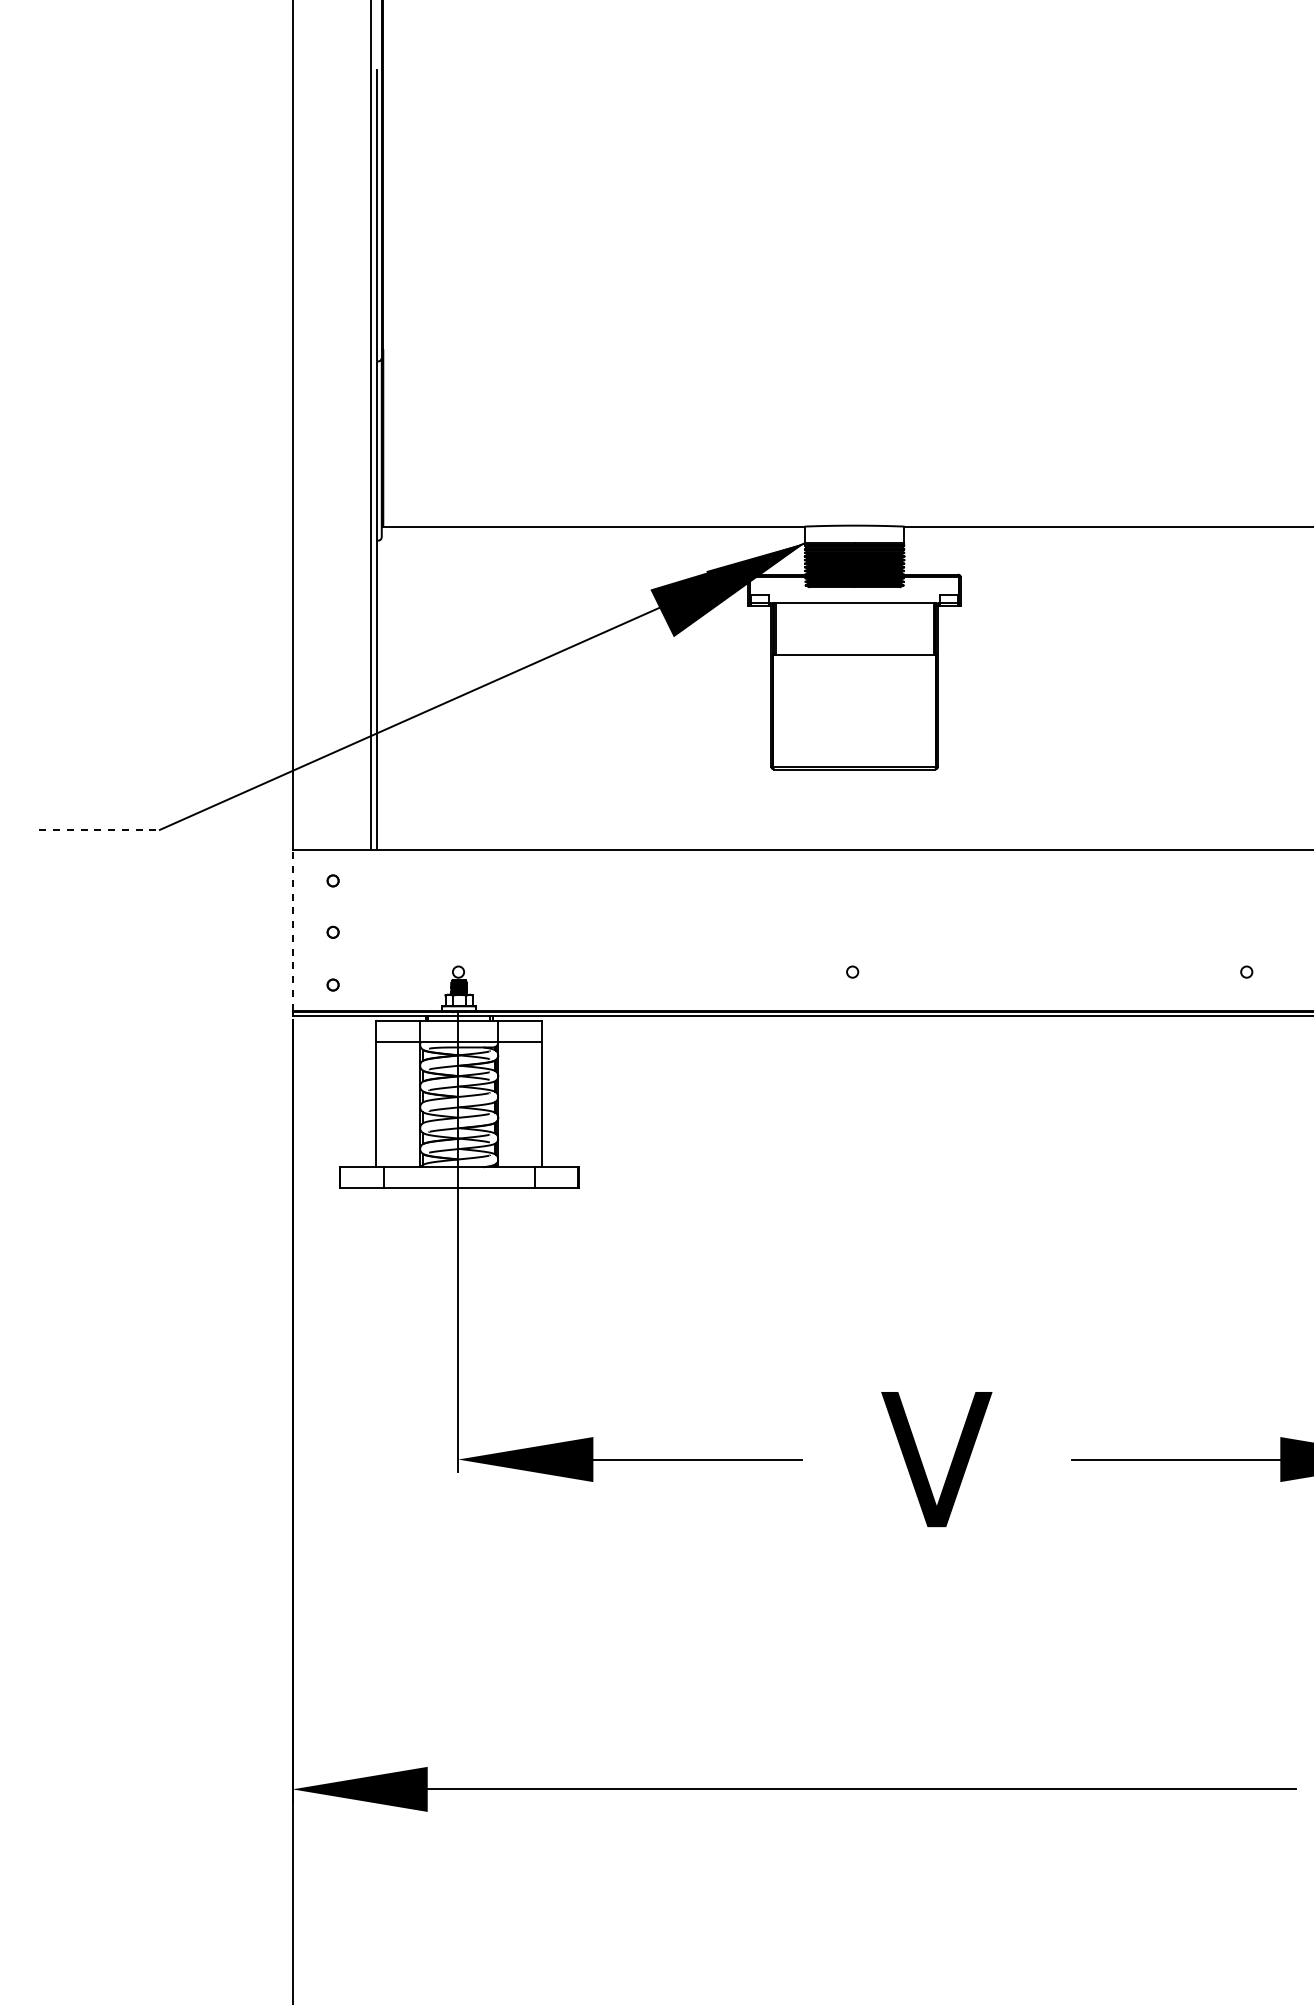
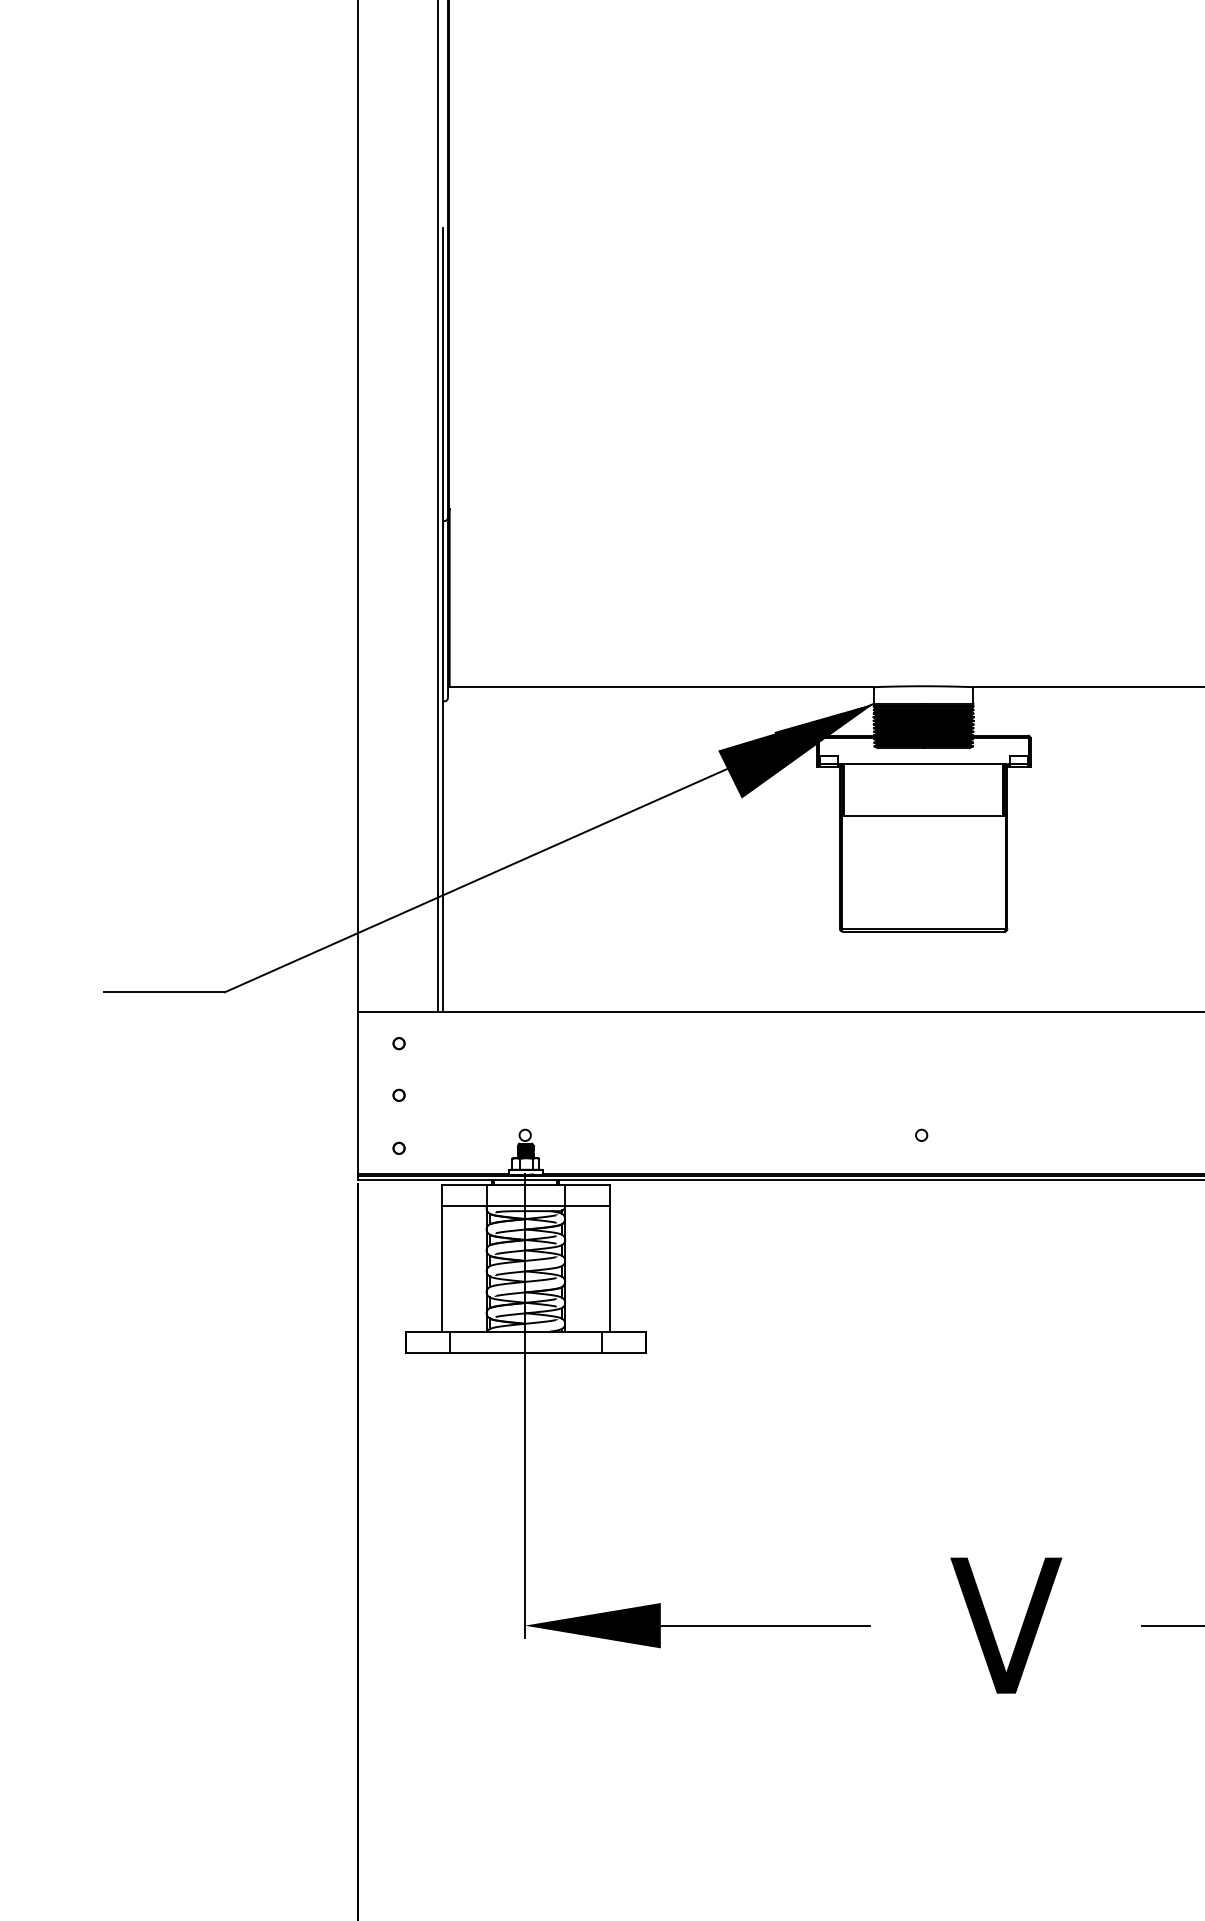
line: (100, 829) -> (165, 991), dashed -> solid
line: (292, 930) -> (358, 1093), dashed -> solid

